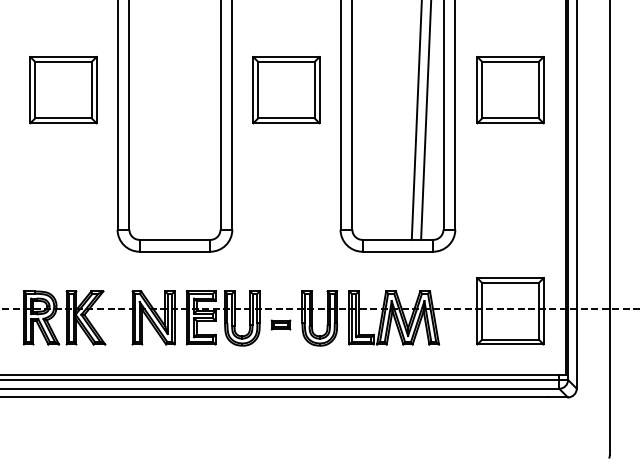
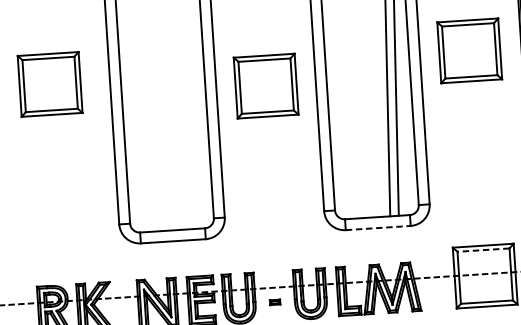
part: (63, 90) -> (50, 84), moved
part: (510, 90) -> (469, 51), moved
line: (398, 251) -> (378, 227), solid -> dashed
line: (510, 283) -> (483, 250), solid -> dashed
part: (280, 324) -> (274, 301), size x0.6

